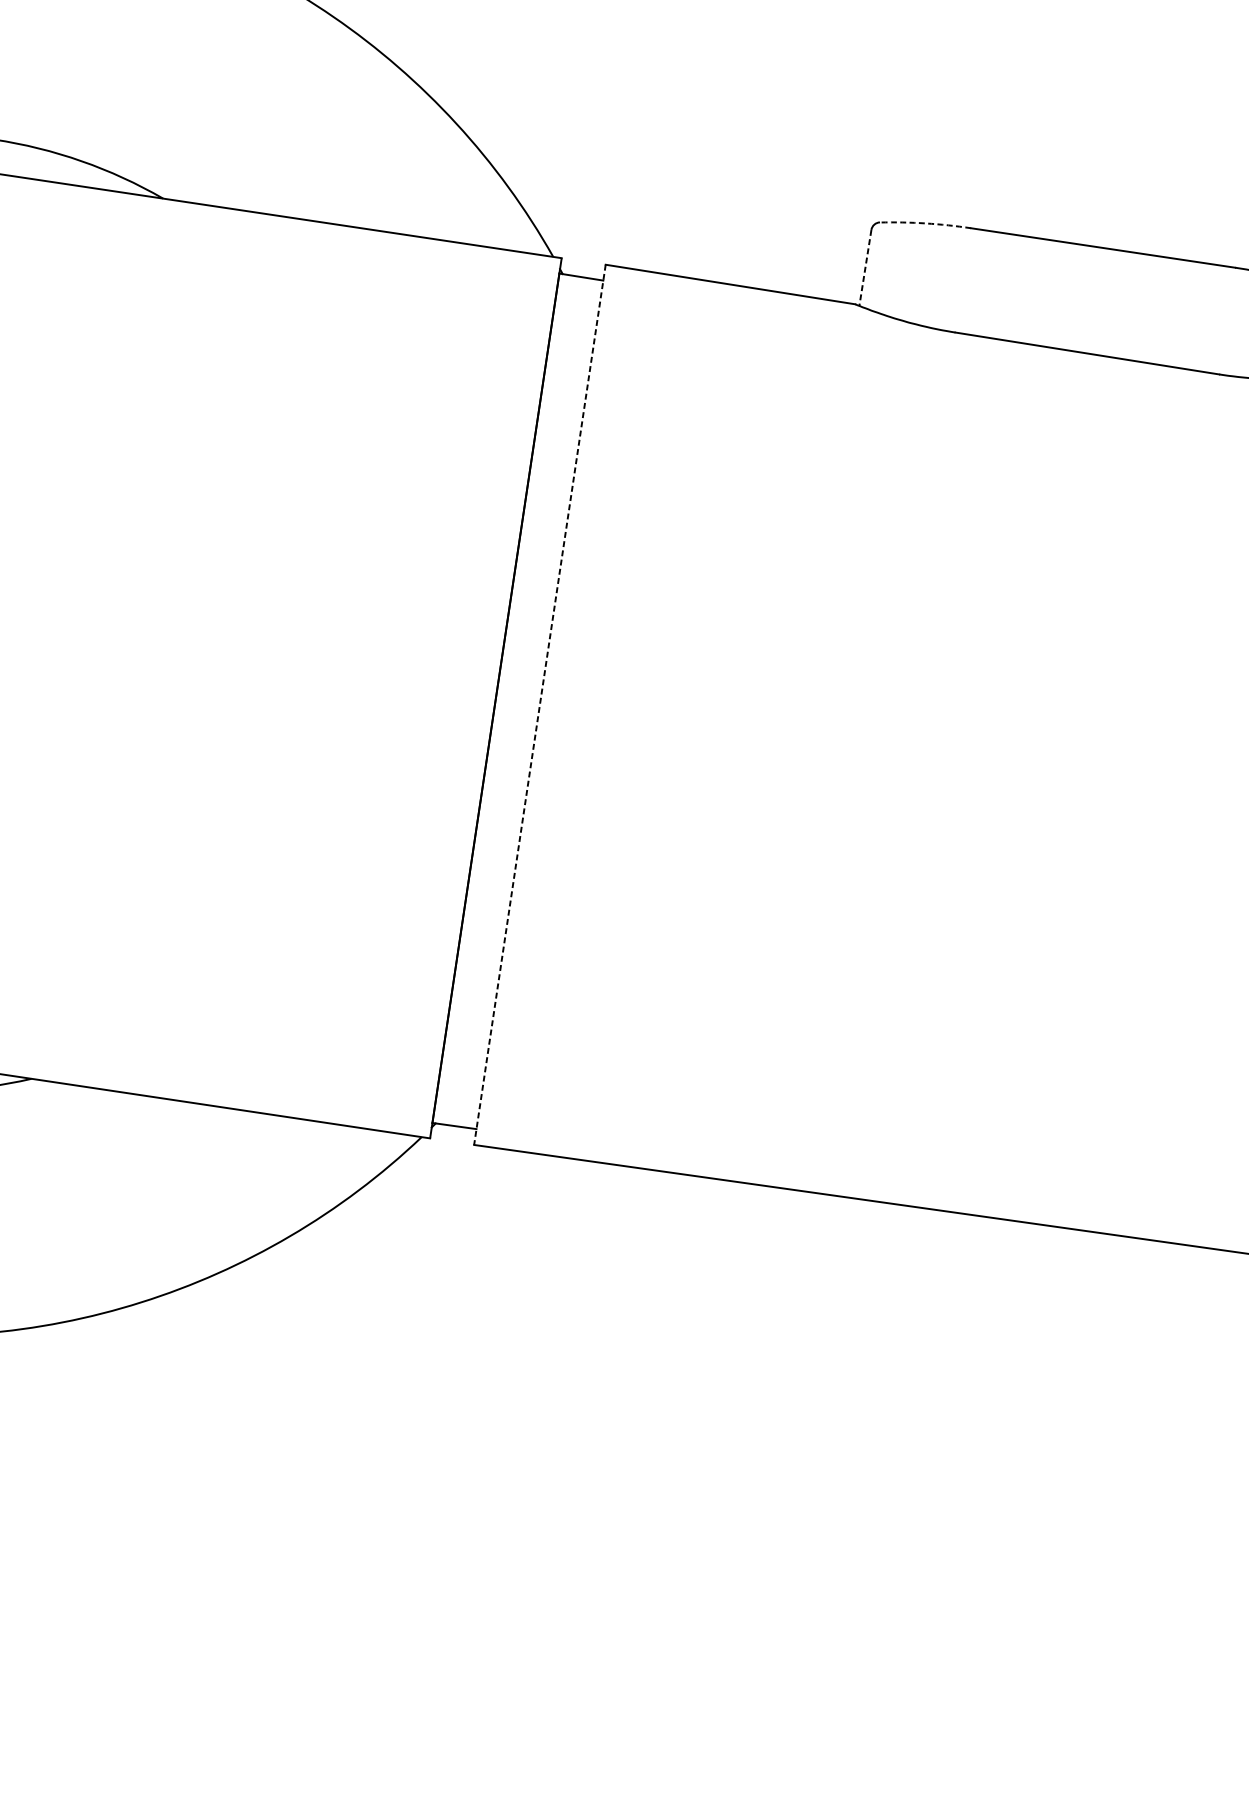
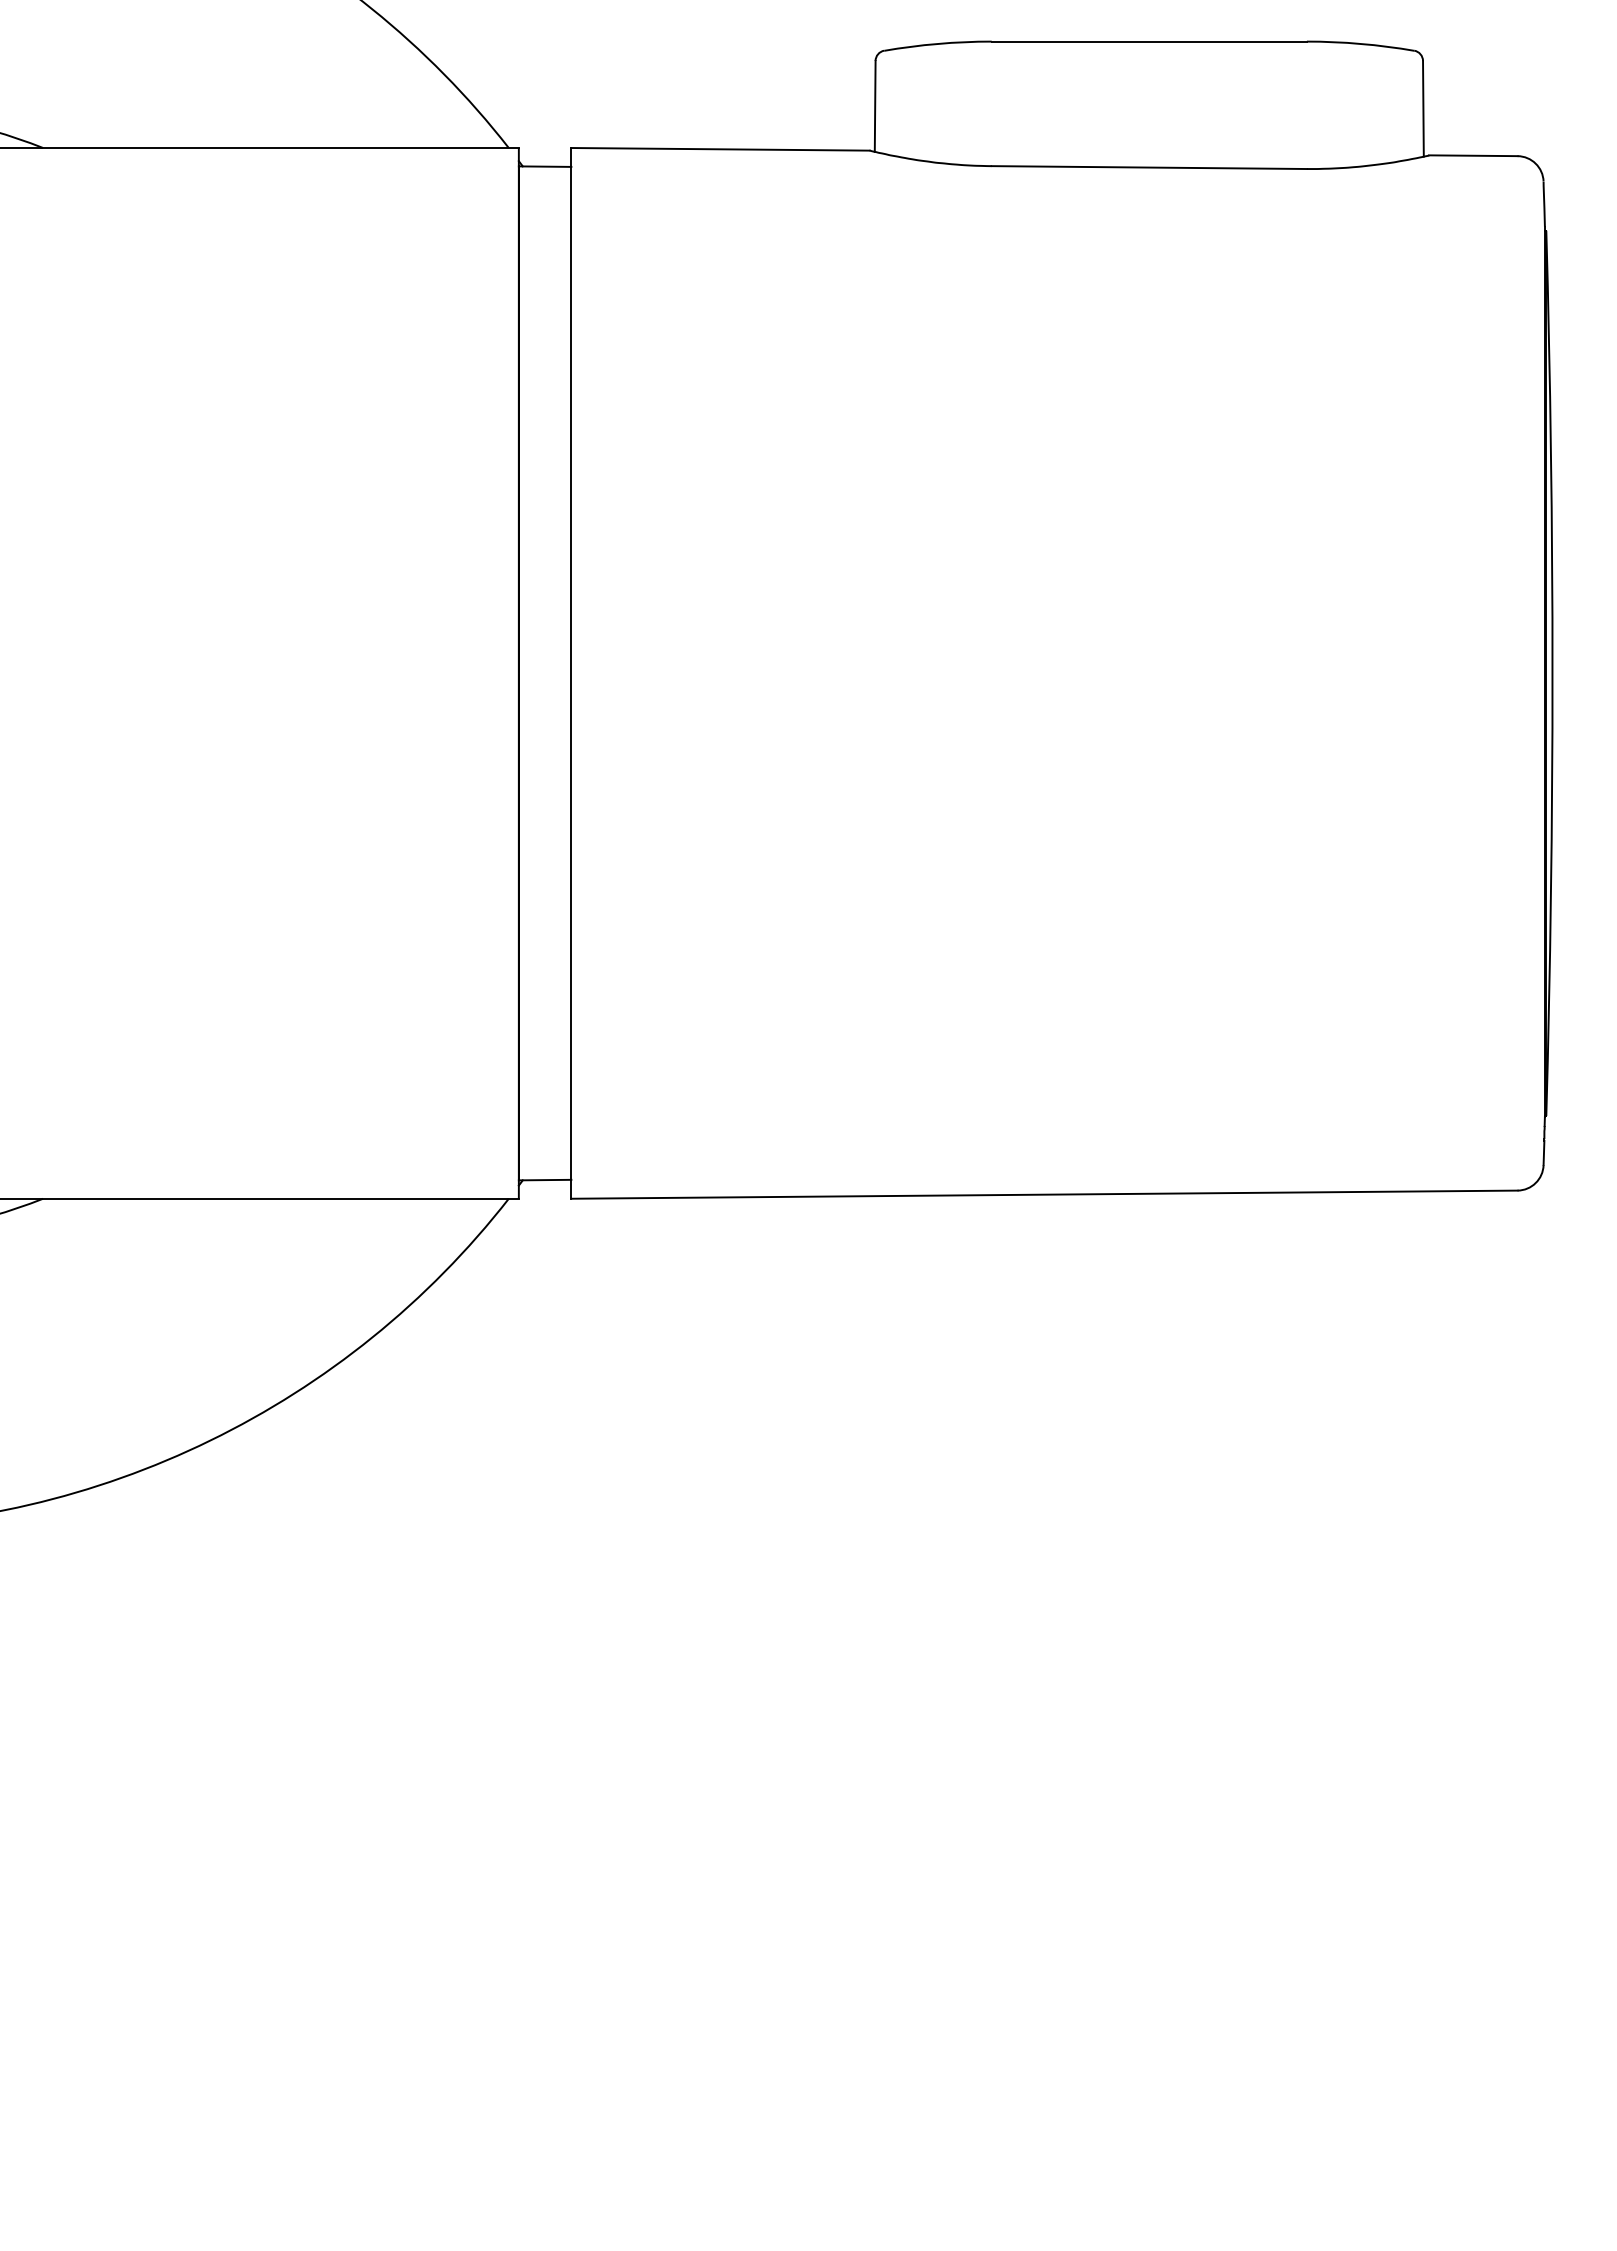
arc: (925, 223) -> (937, 43), dashed -> solid
line: (865, 268) -> (875, 107), dashed -> solid
line: (540, 704) -> (571, 673), dashed -> solid

